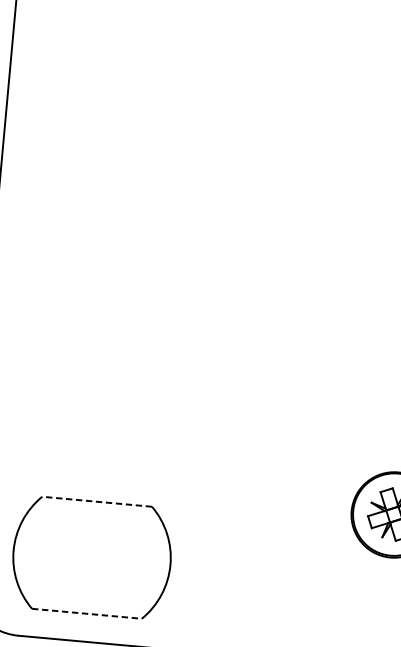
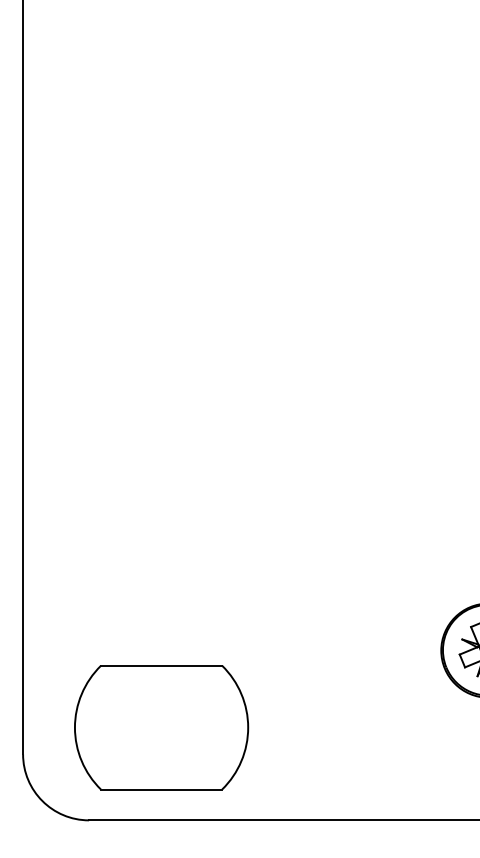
line: (97, 501) -> (161, 665), dashed -> solid
line: (86, 613) -> (161, 789), dashed -> solid

